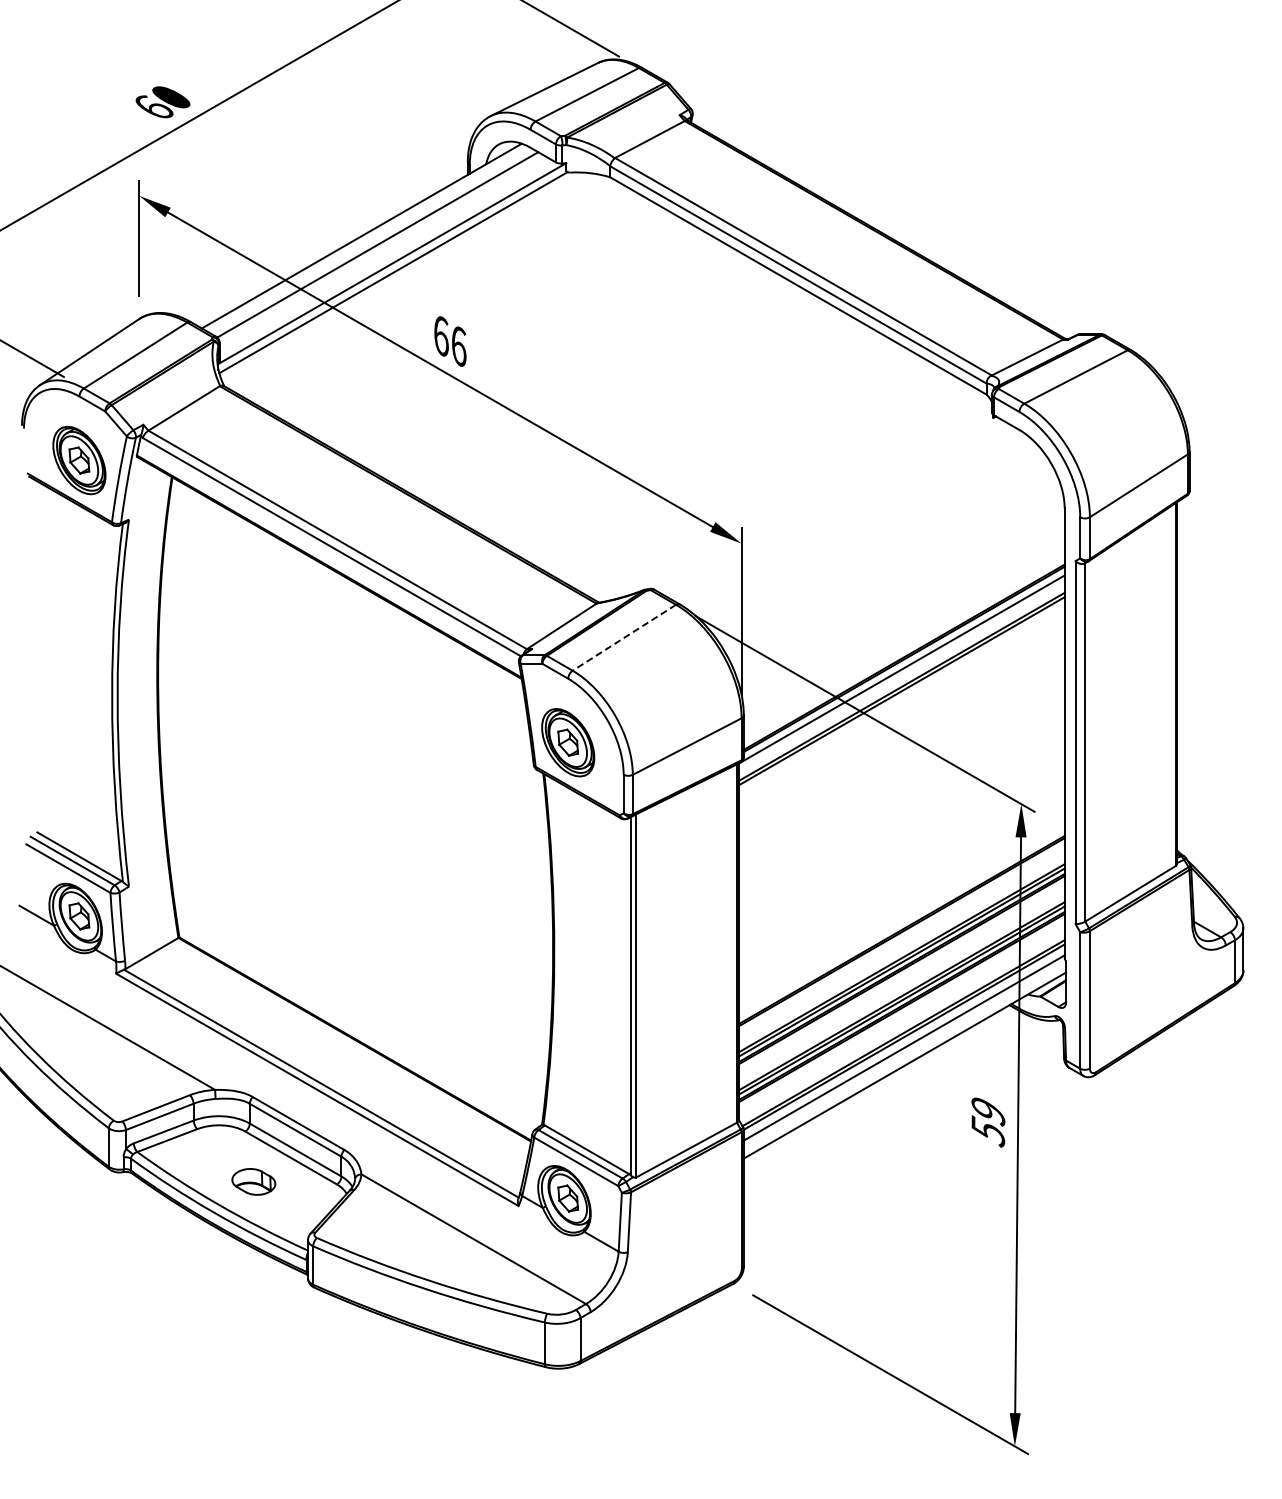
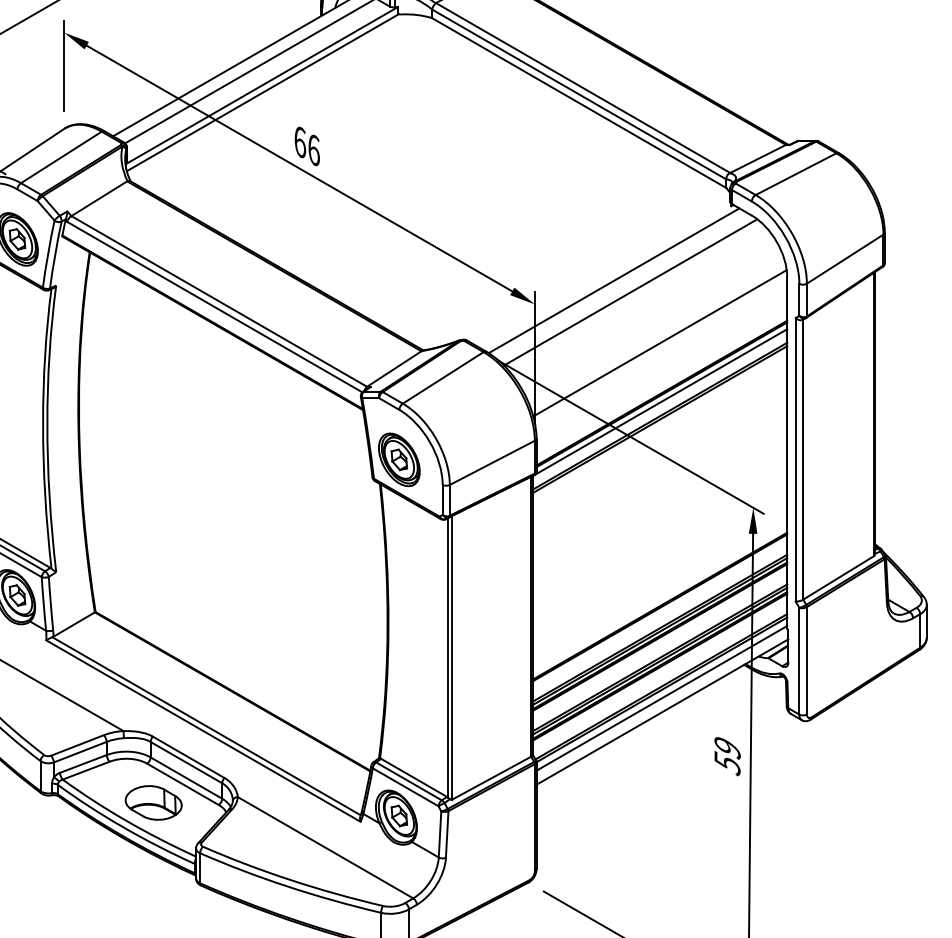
line: (842, 513) -> (613, 280), added
line: (864, 527) -> (630, 291), added
line: (901, 593) -> (659, 343), added
line: (623, 638) -> (442, 378), dashed -> solid
part: (253, 1181) -> (153, 802), size x1.67

